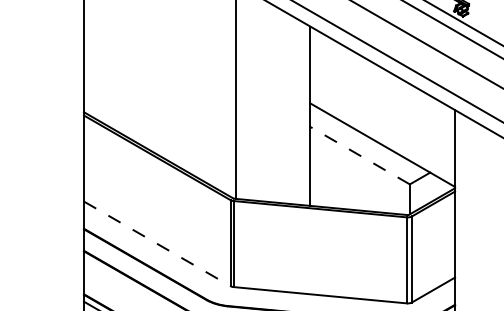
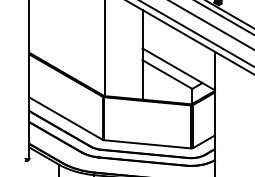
line: (360, 155) -> (167, 74), dashed -> solid
line: (158, 243) -> (66, 118), dashed -> solid

